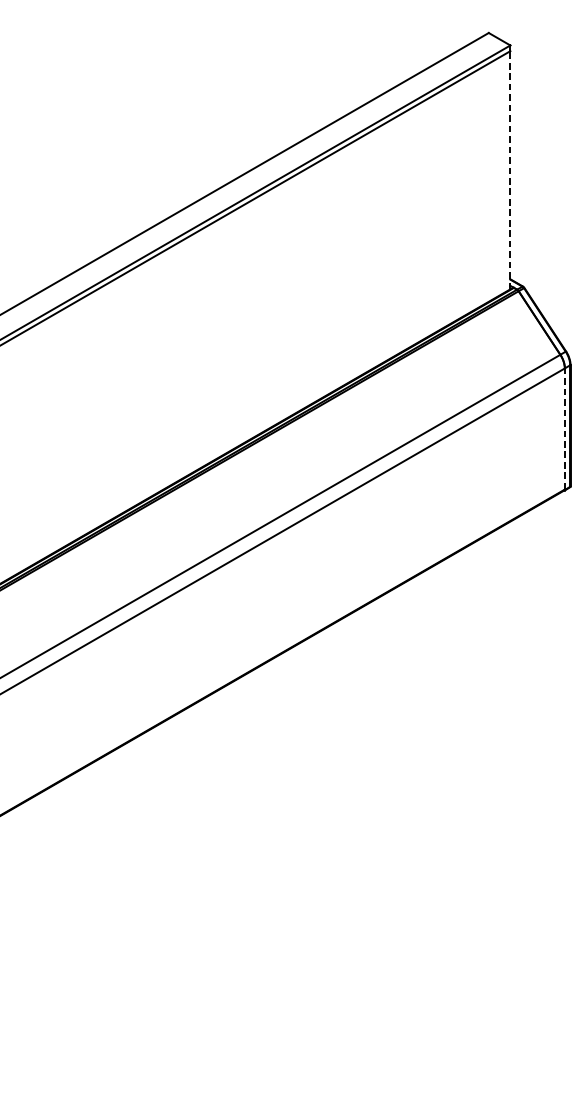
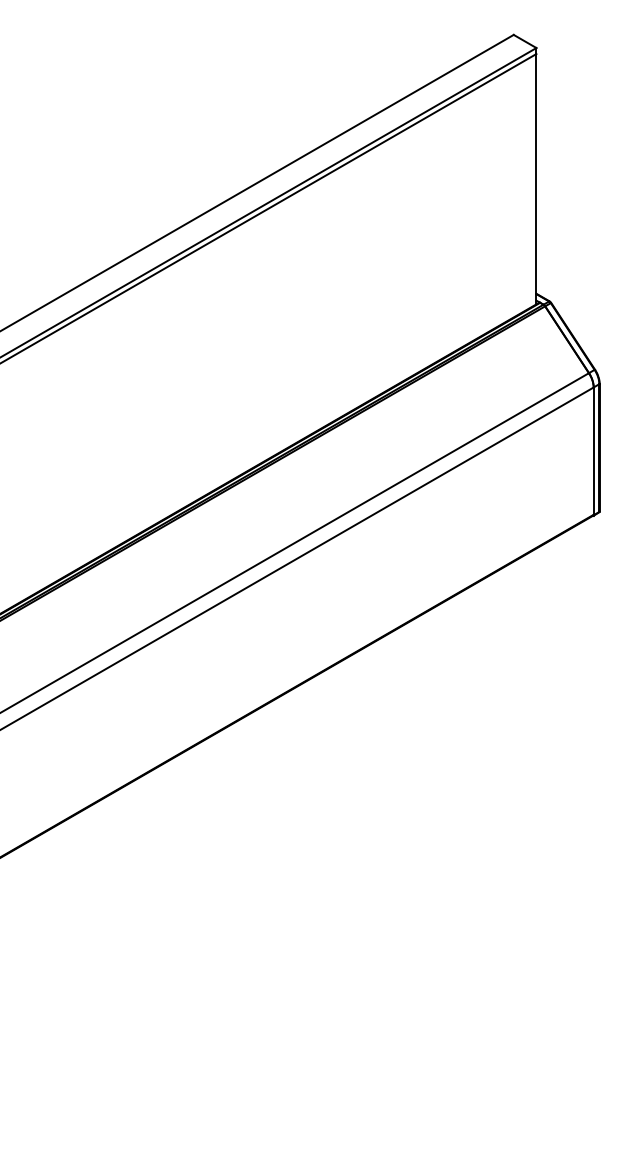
line: (510, 169) -> (536, 178), dashed -> solid
line: (564, 429) -> (593, 451), dashed -> solid

